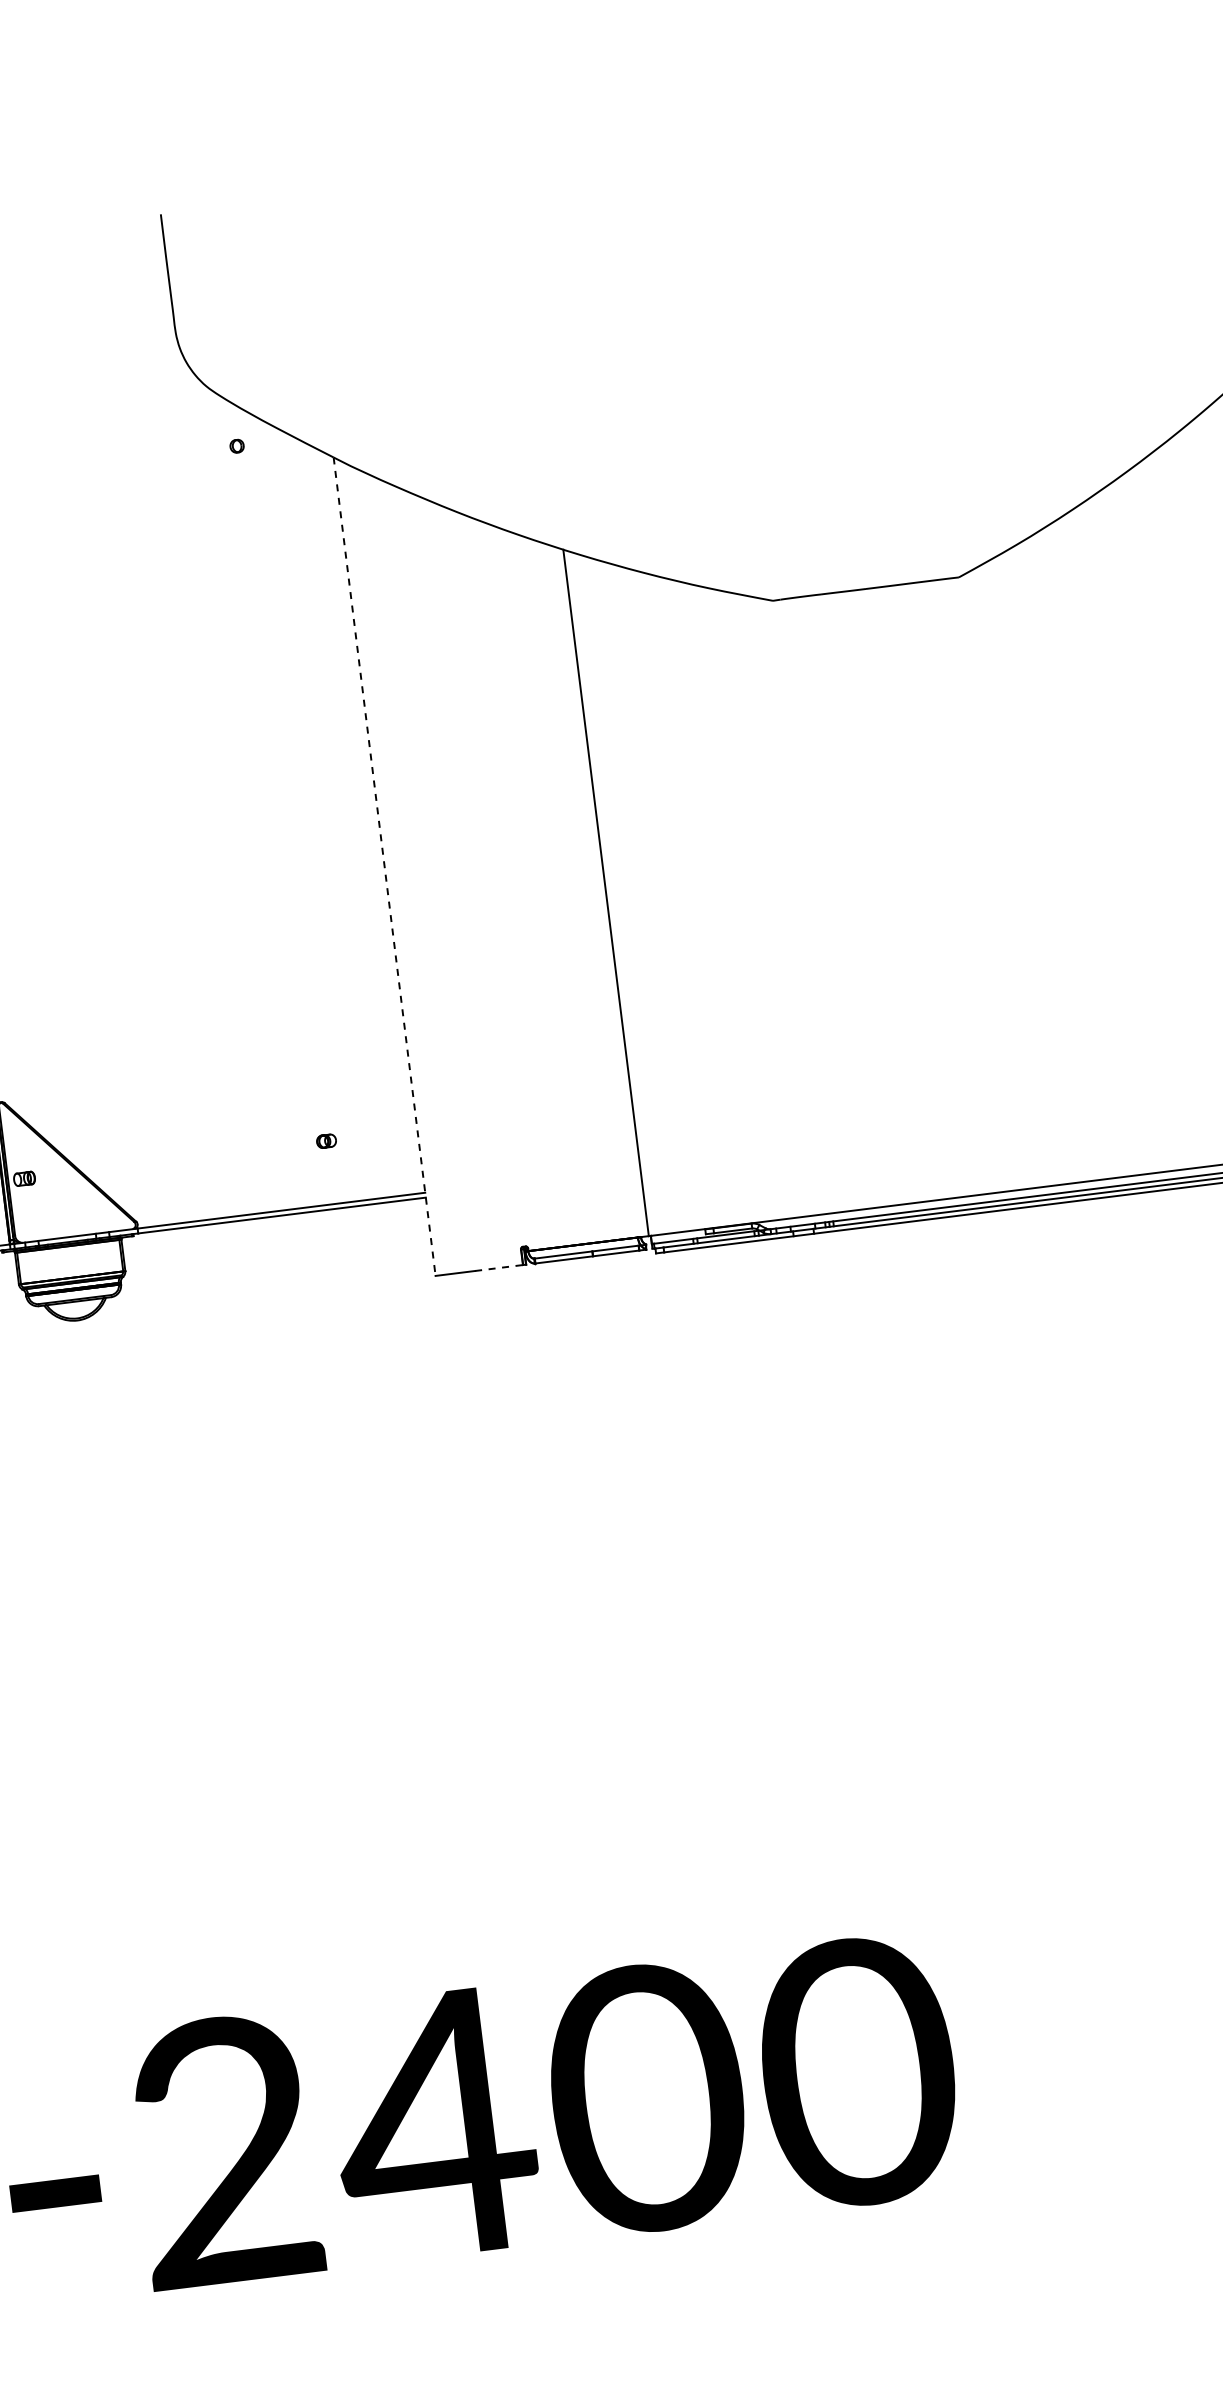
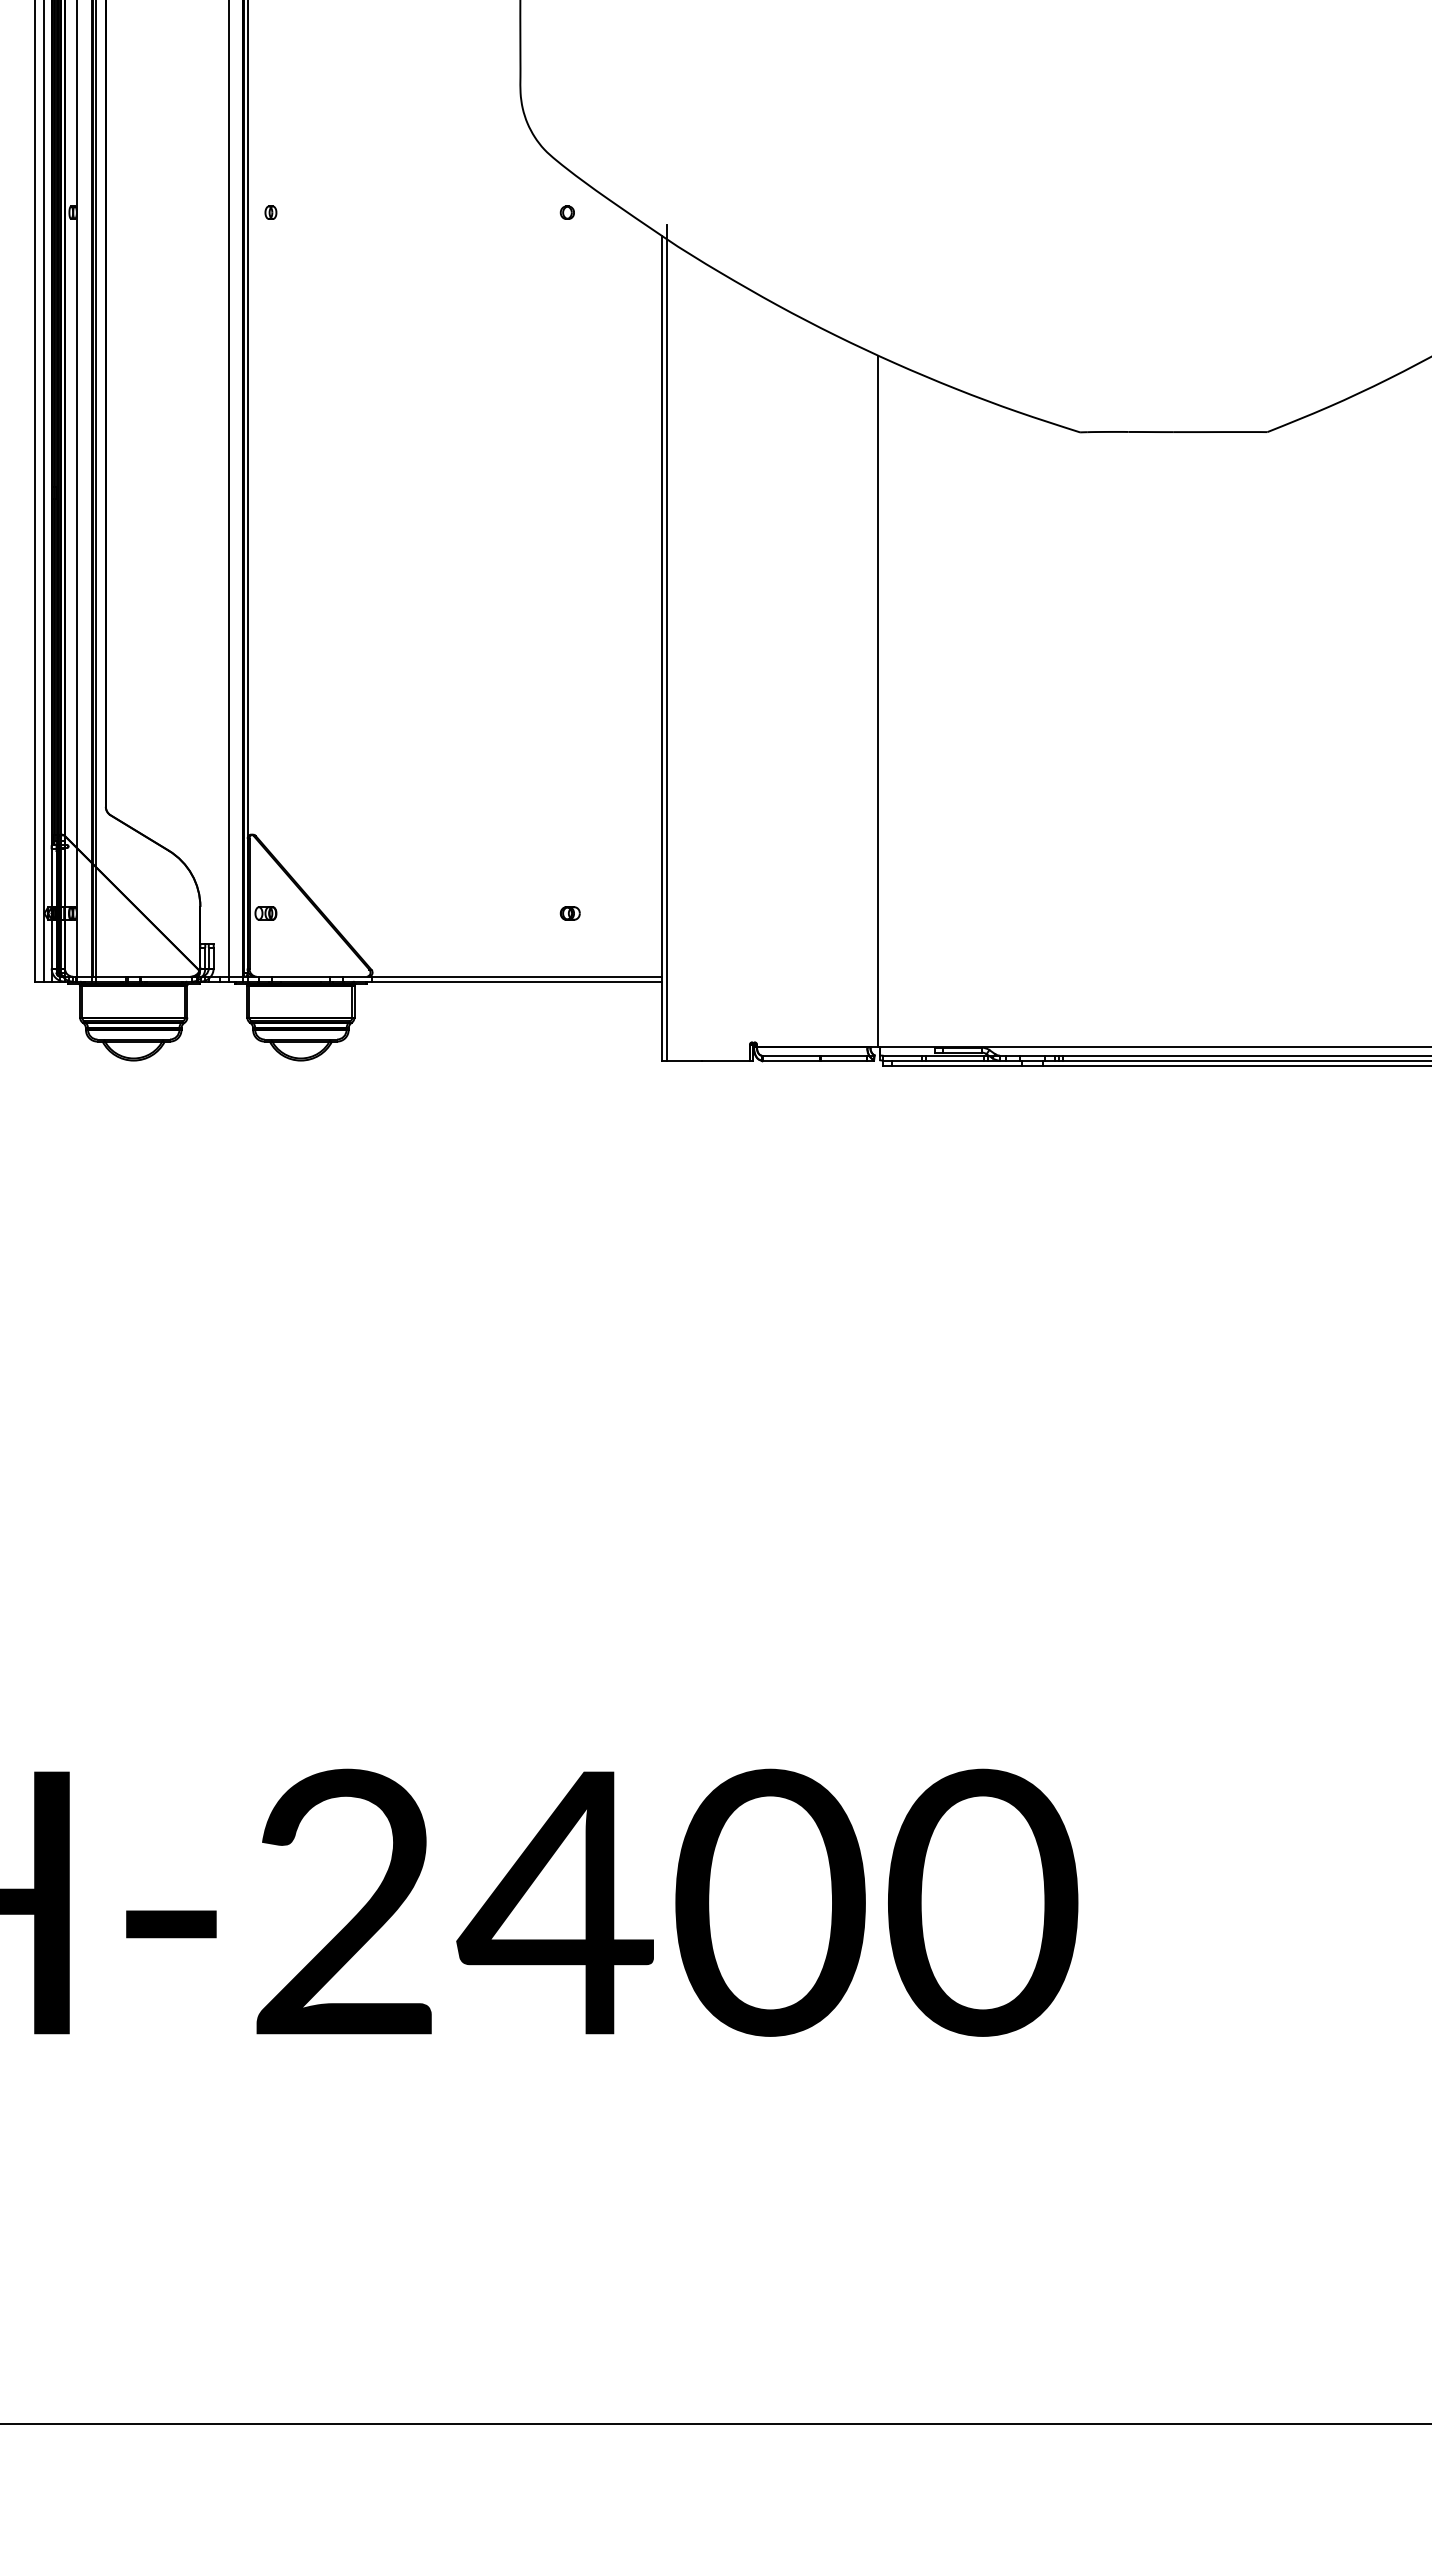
line: (388, 860) -> (666, 642), added
line: (384, 867) -> (661, 648), dashed -> solid
line: (499, 1267) -> (726, 1060), dashed -> solid

